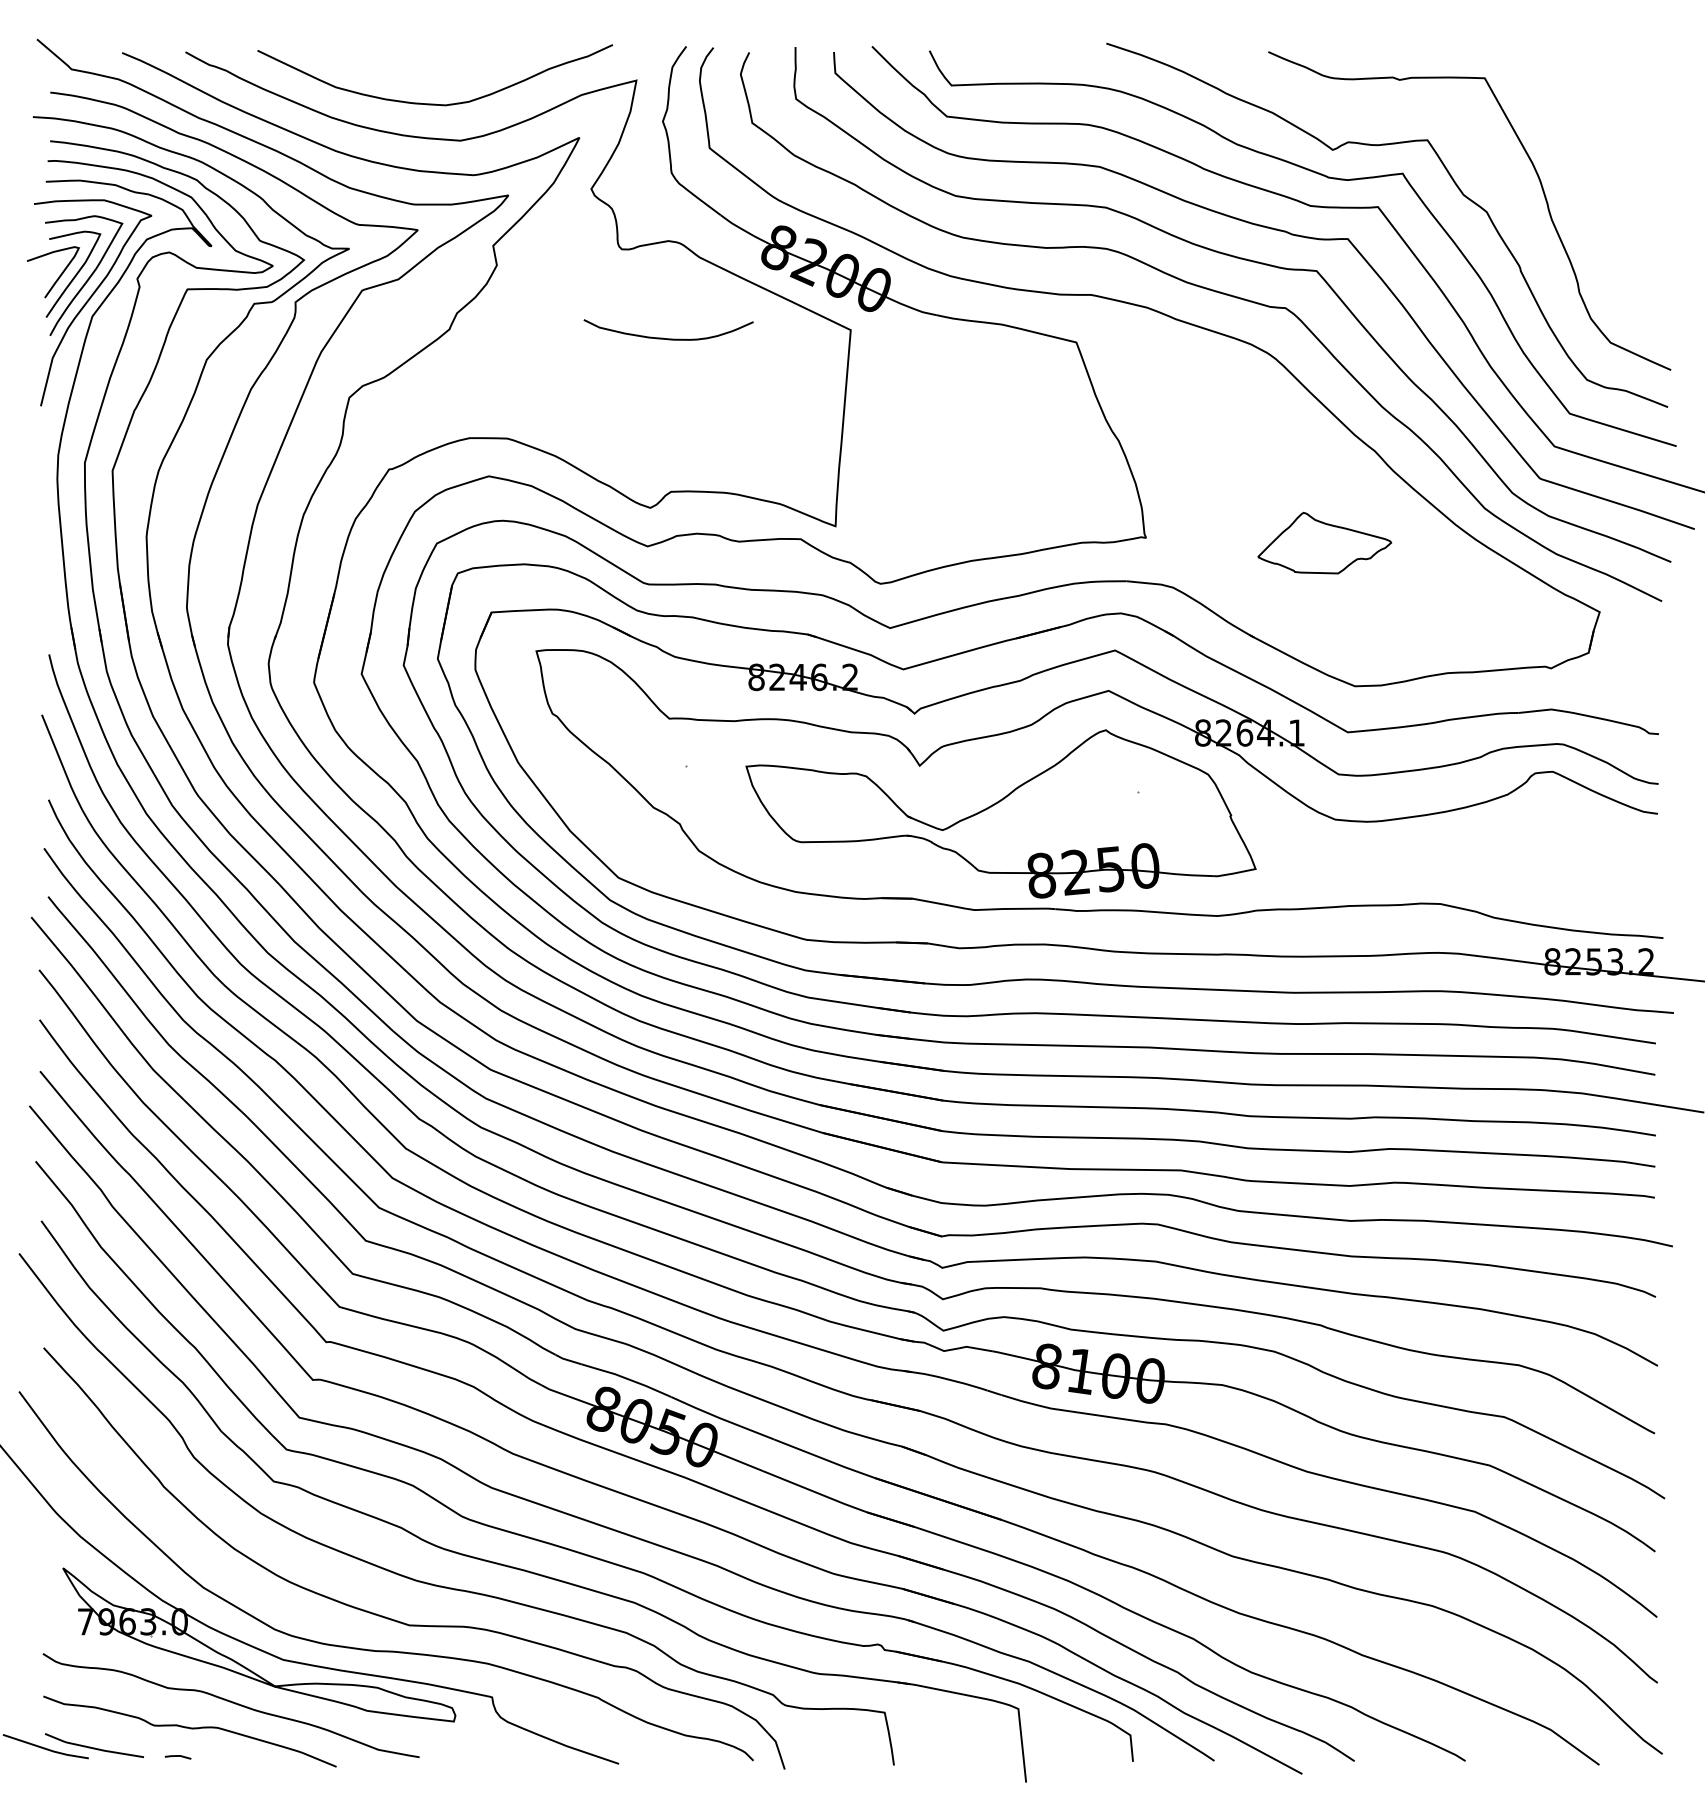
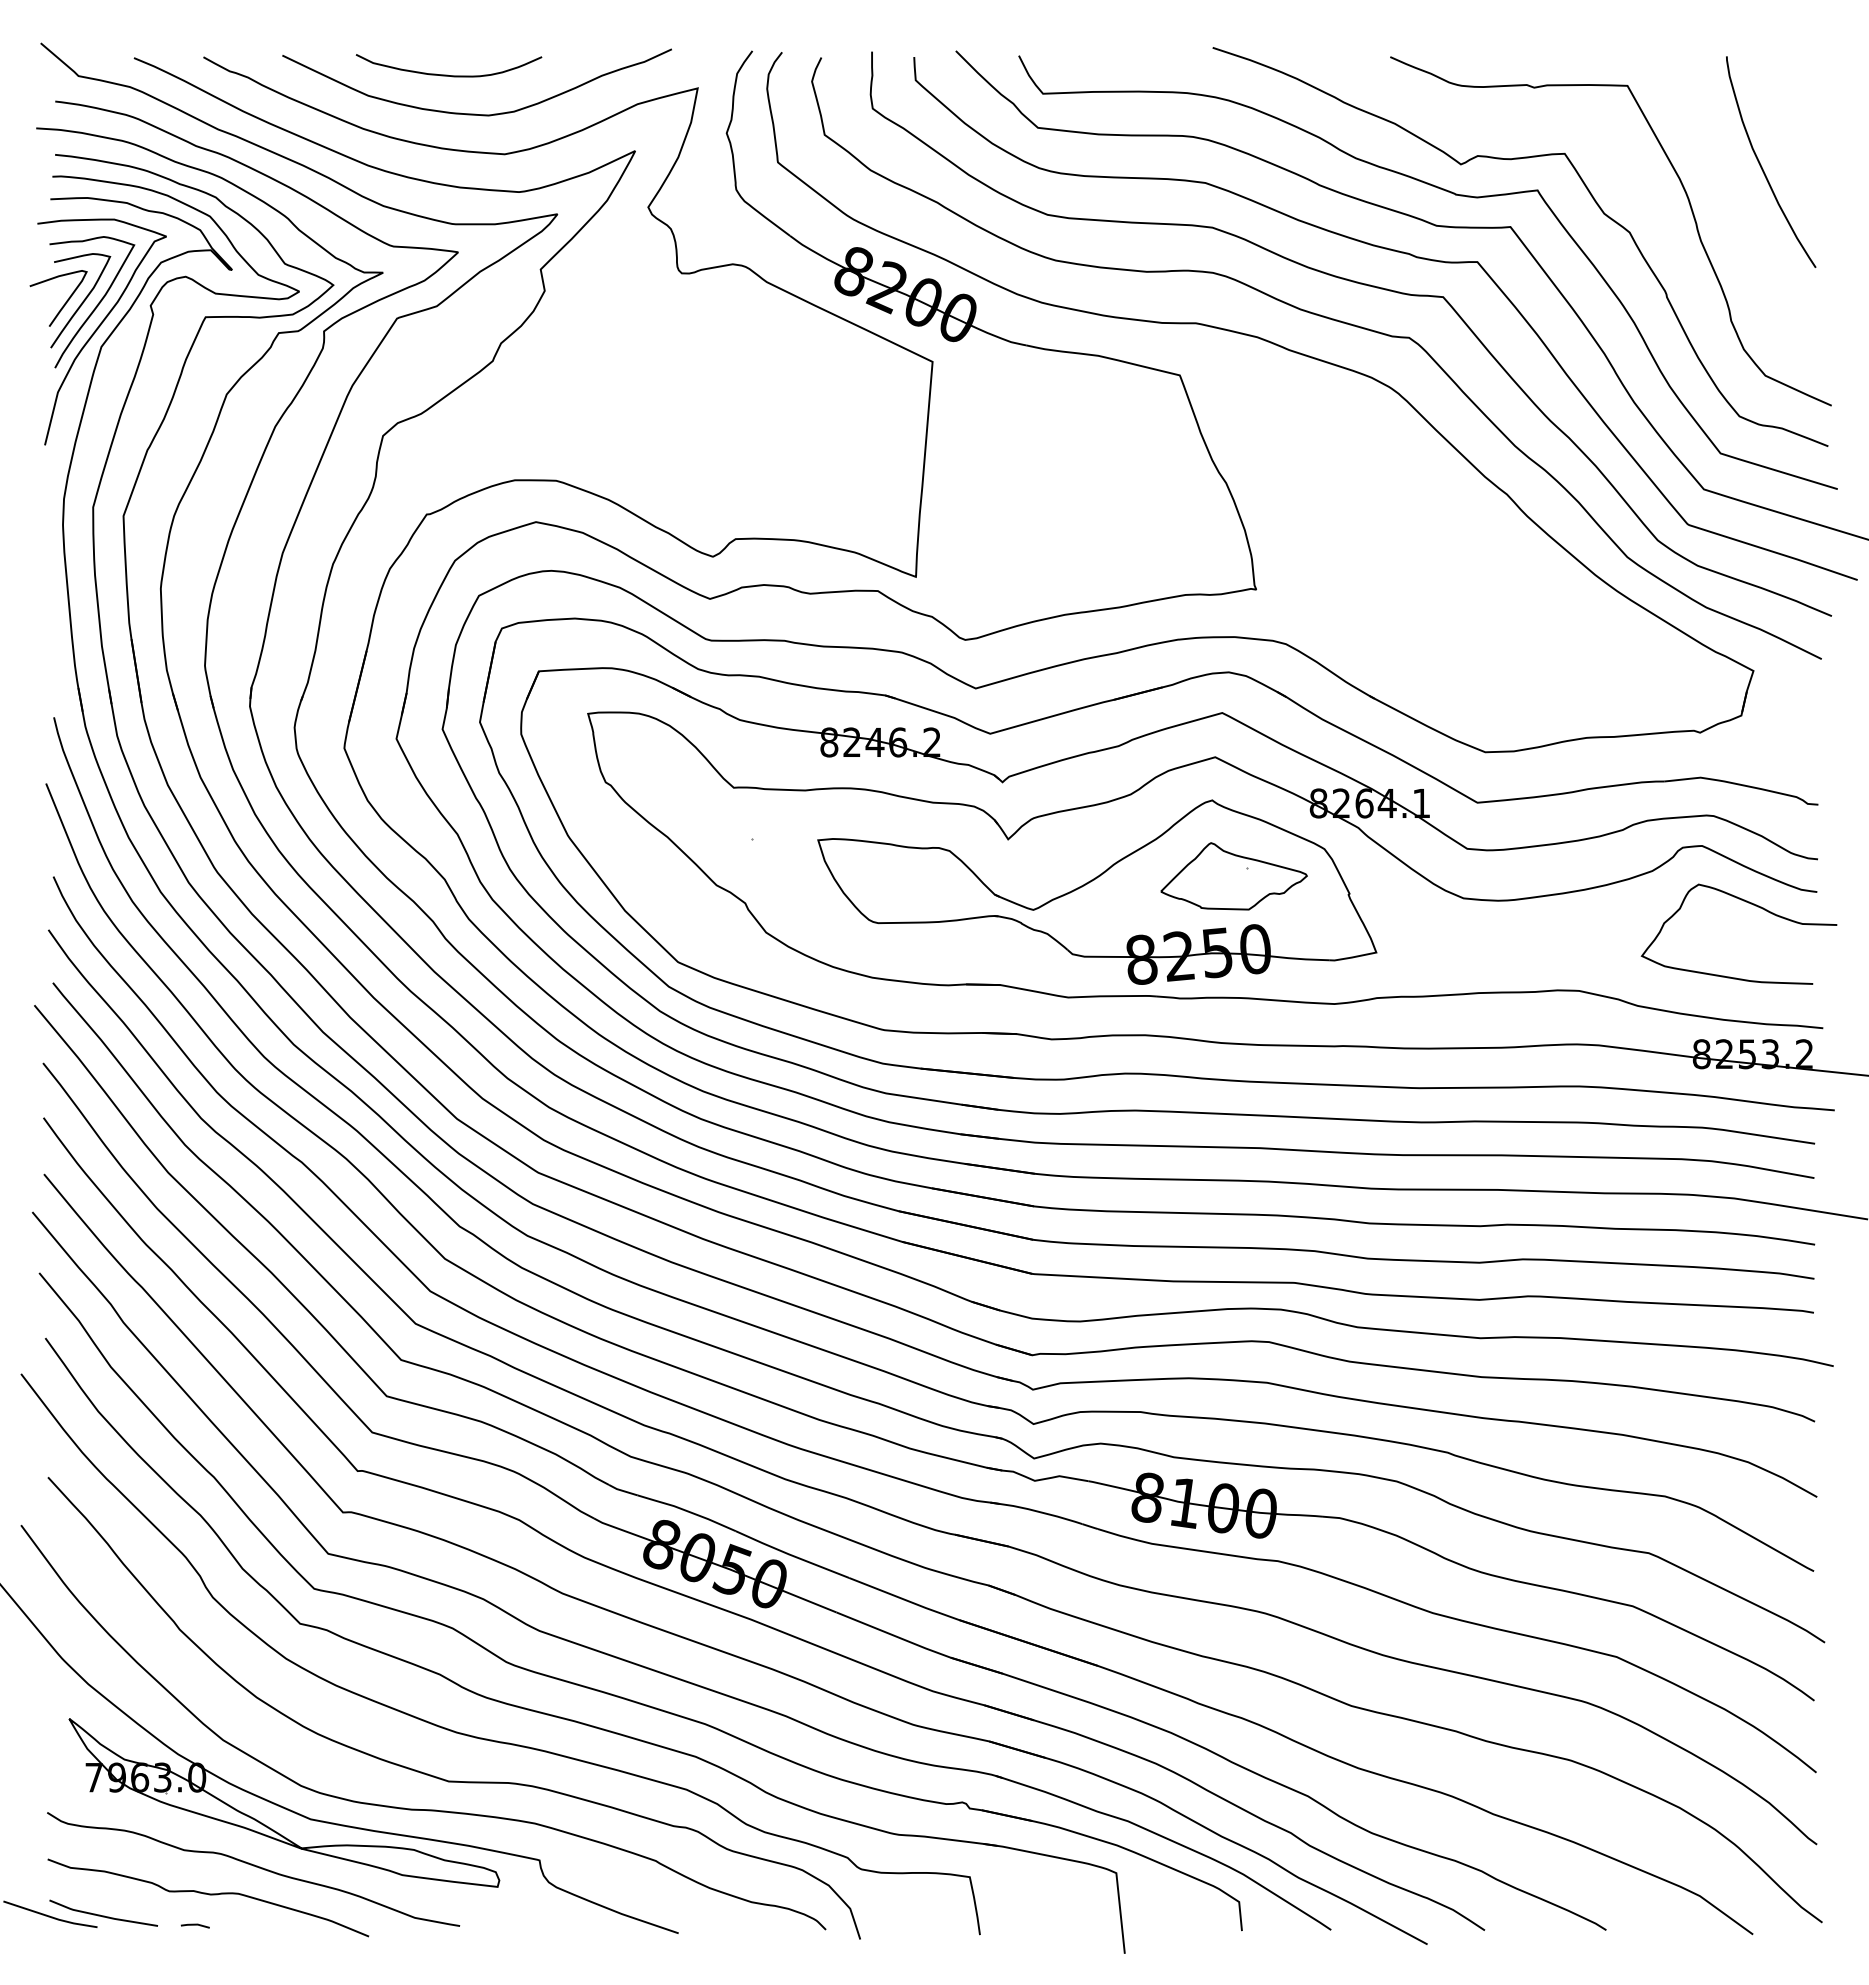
curve: (1607, 151) -> (1762, 166), added
curve: (667, 337) -> (447, 74), moved
part: (1324, 543) -> (1233, 876), moved
curve: (1597, 825) -> (1750, 904), added

